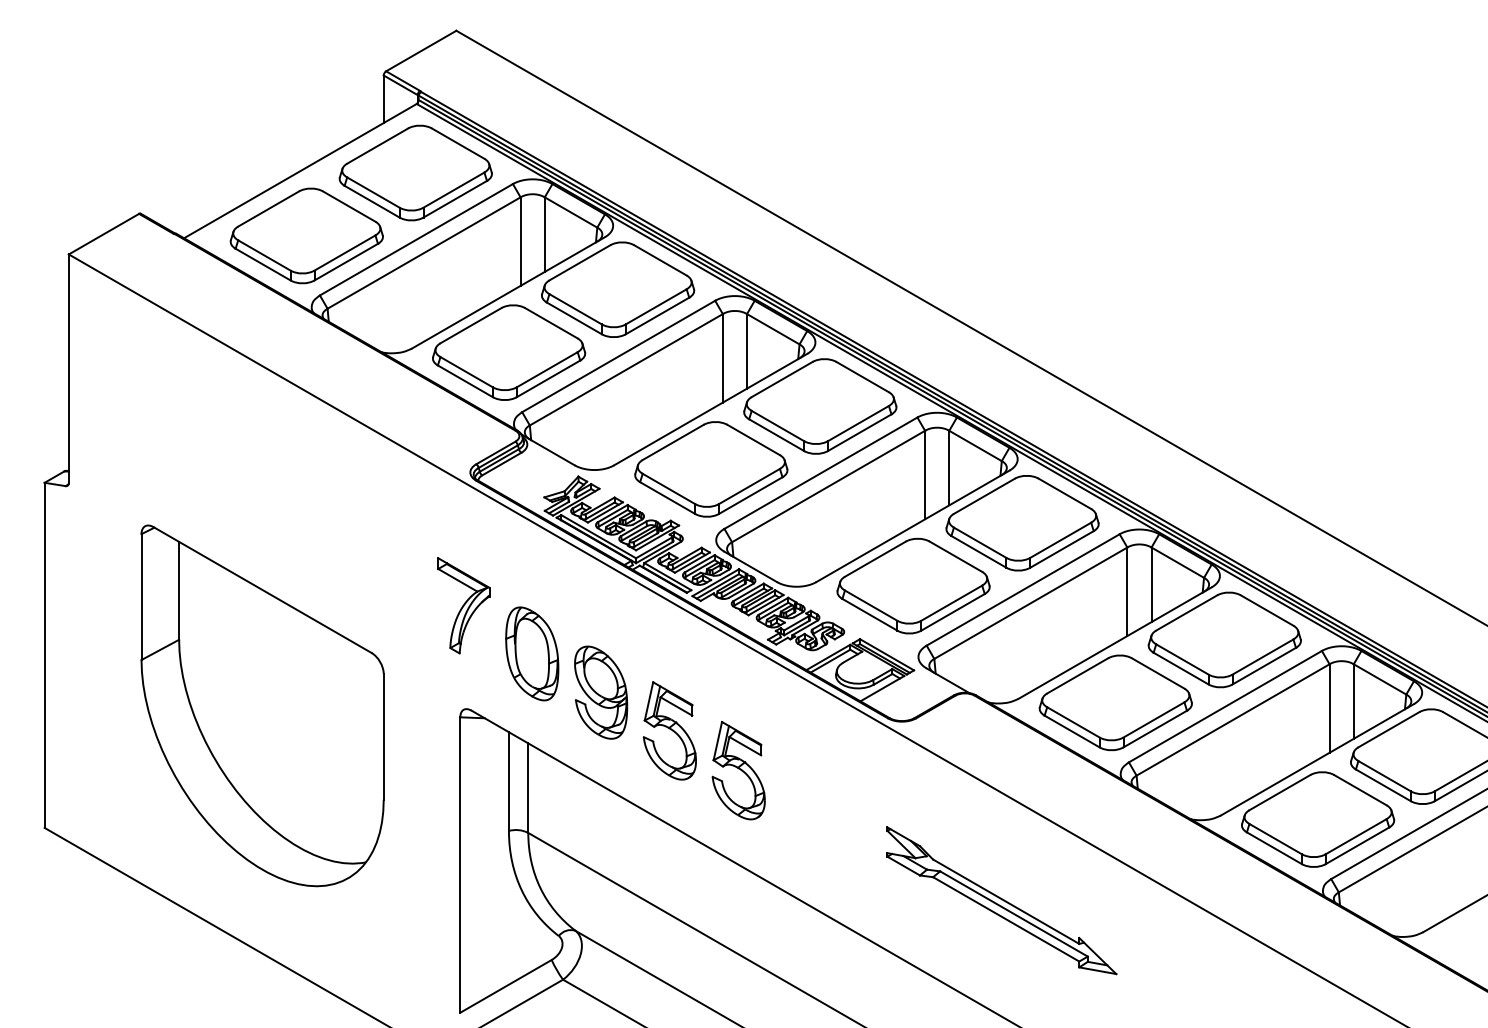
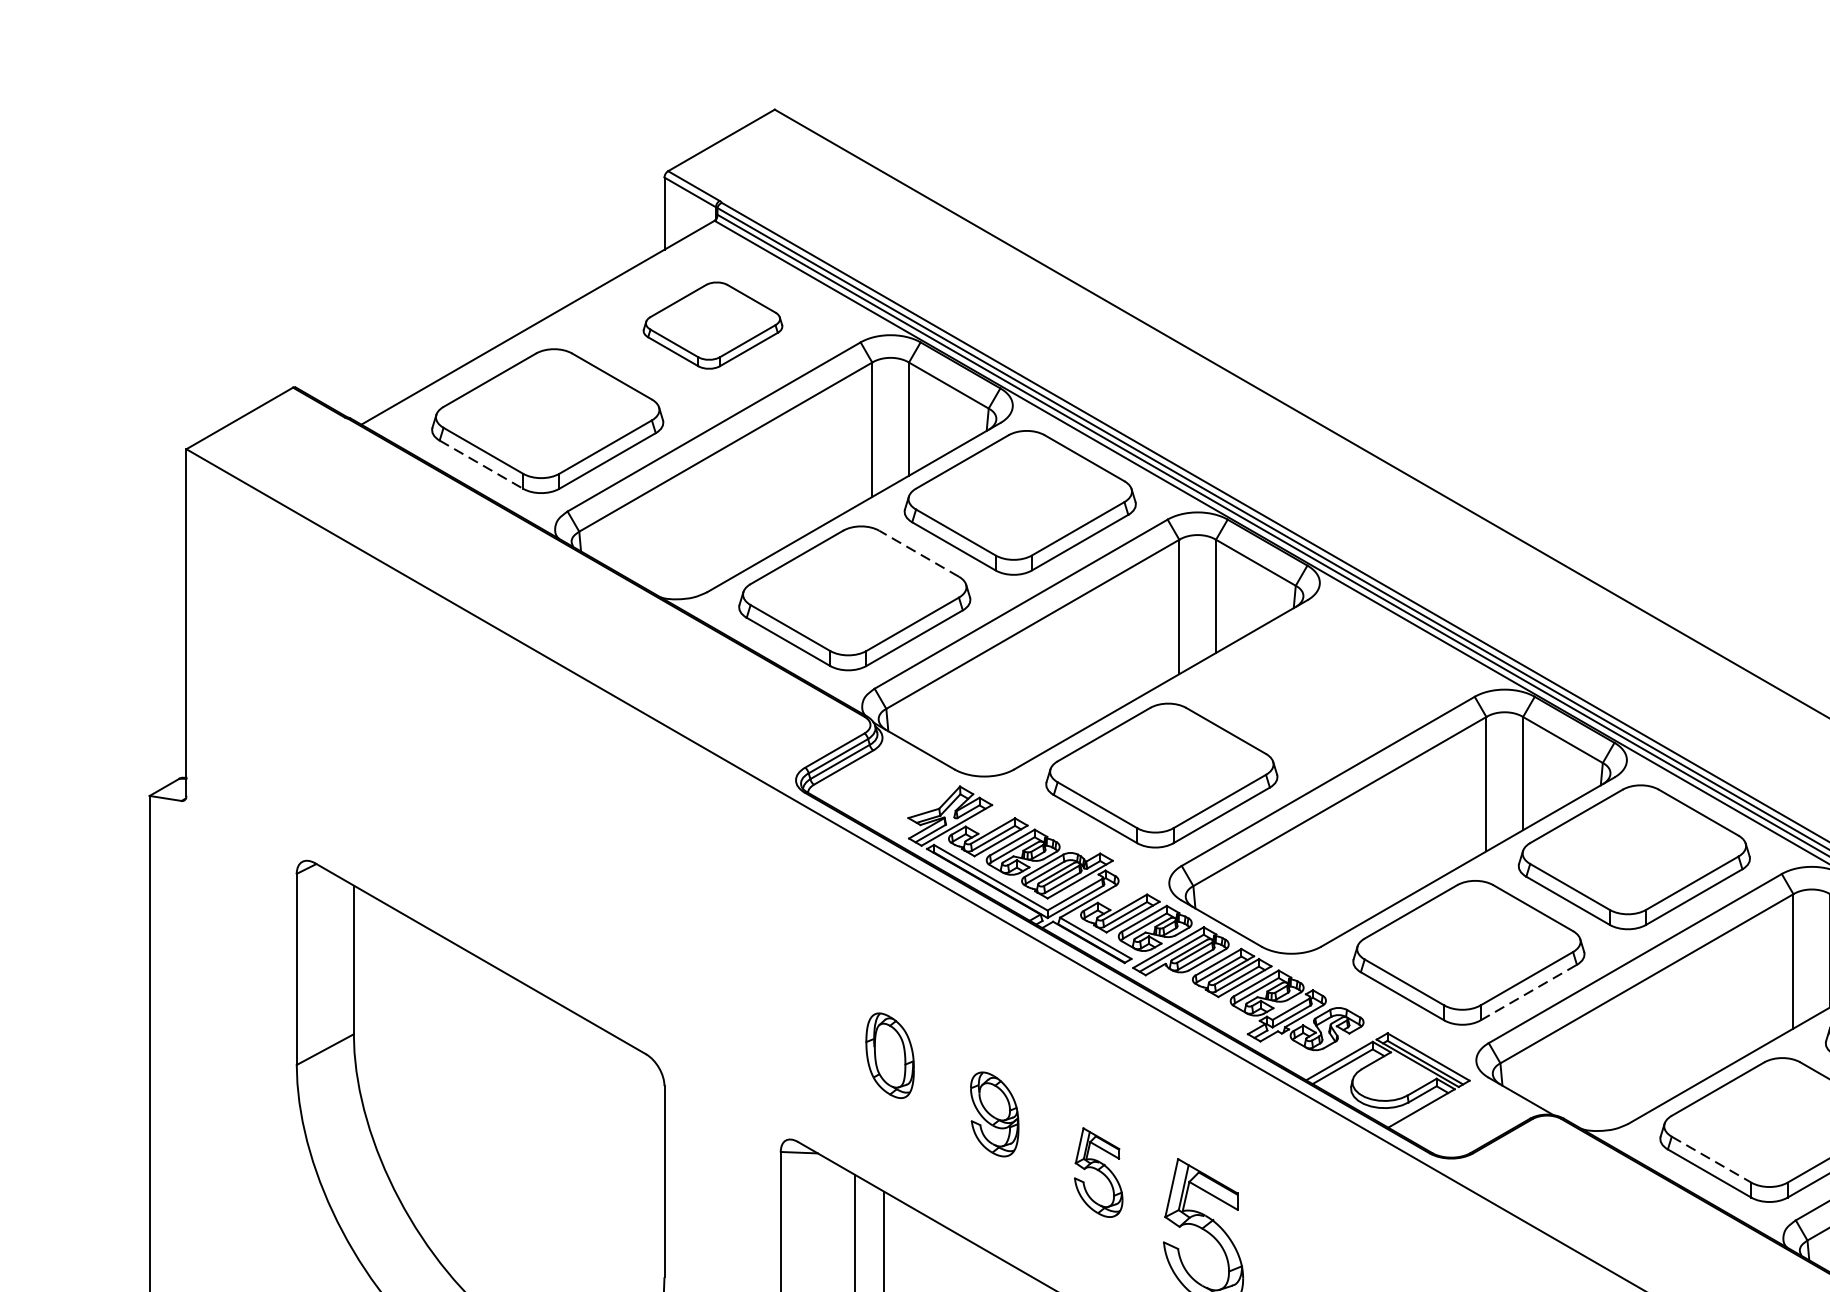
part: (415, 172) -> (712, 324), size x0.6
line: (263, 264) -> (481, 464), solid -> dashed
line: (551, 323) -> (919, 554), solid -> dashed
part: (820, 406) -> (1327, 680), removed
part: (463, 605) -> (785, 982), removed
line: (953, 612) -> (1529, 992), solid -> dashed
part: (532, 653) -> (890, 1055), size x0.6
part: (601, 692) -> (995, 1114), size x0.6
line: (1073, 722) -> (1711, 1159), solid -> dashed
part: (669, 730) -> (1098, 1171), size x0.6

